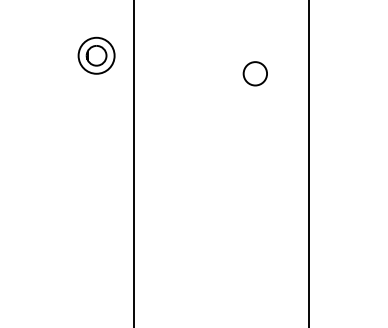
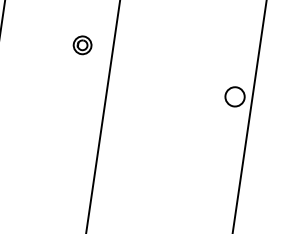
part: (96, 55) -> (82, 45), size x0.6
circle: (254, 73) -> (234, 96), moved

